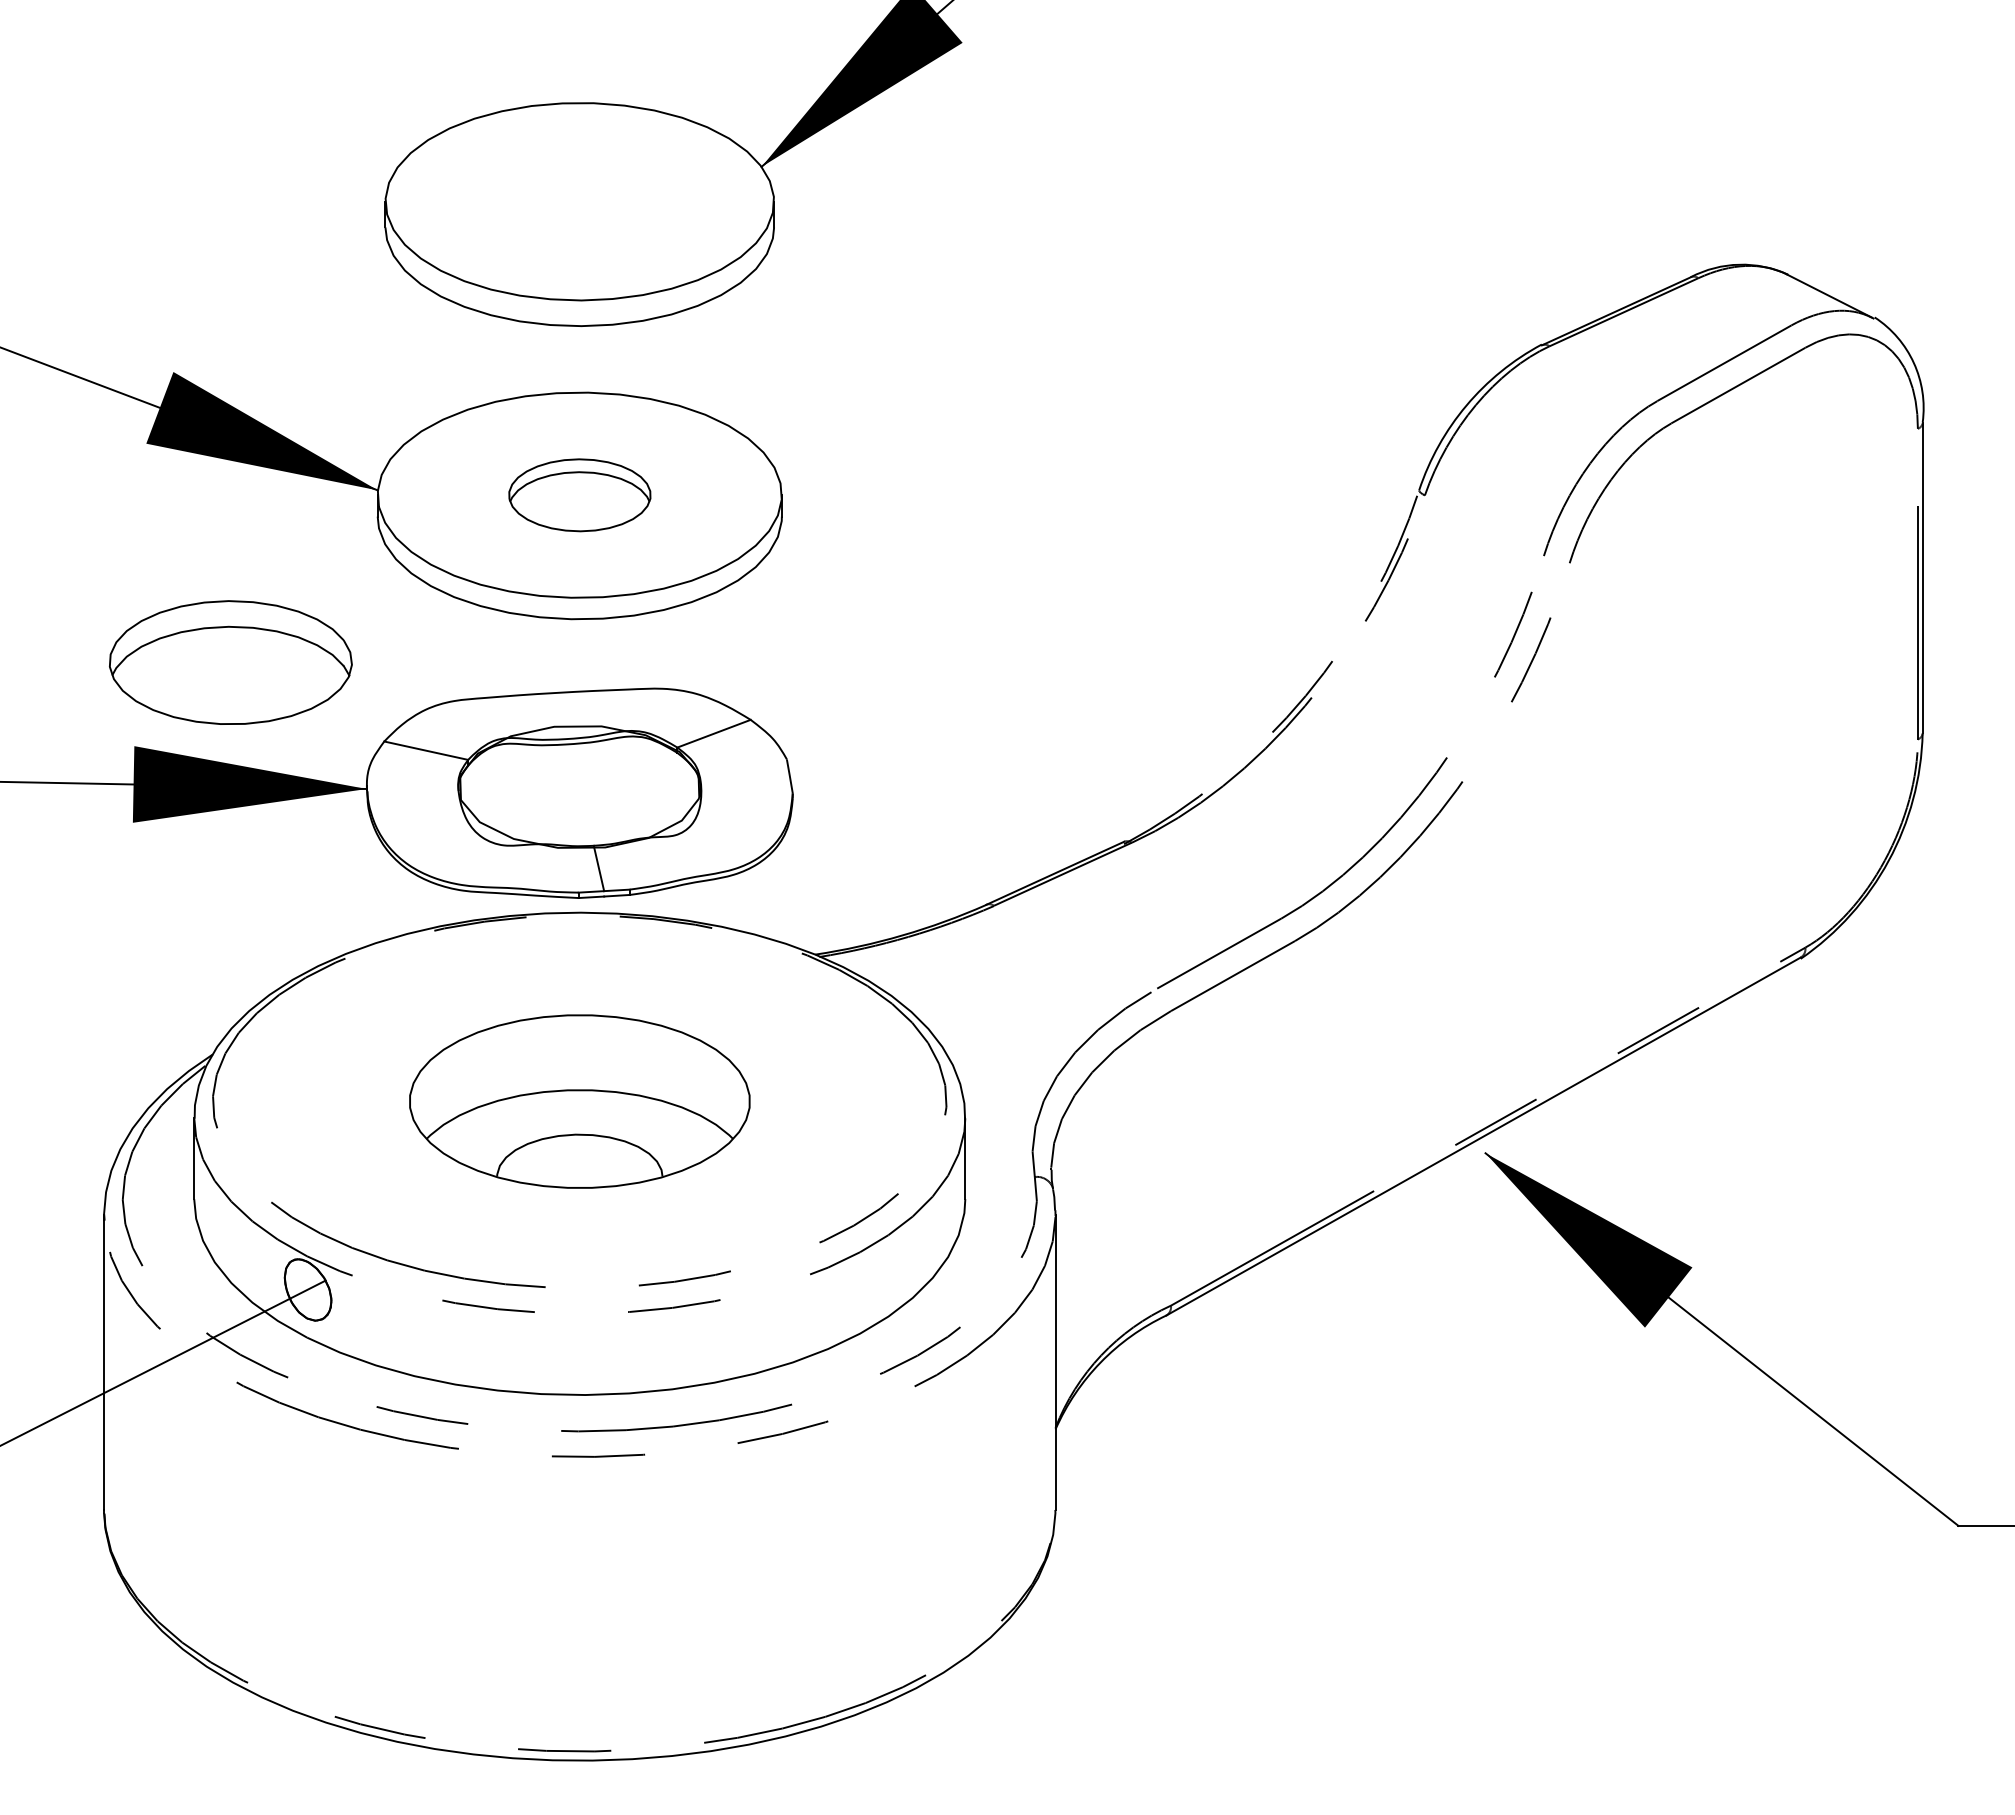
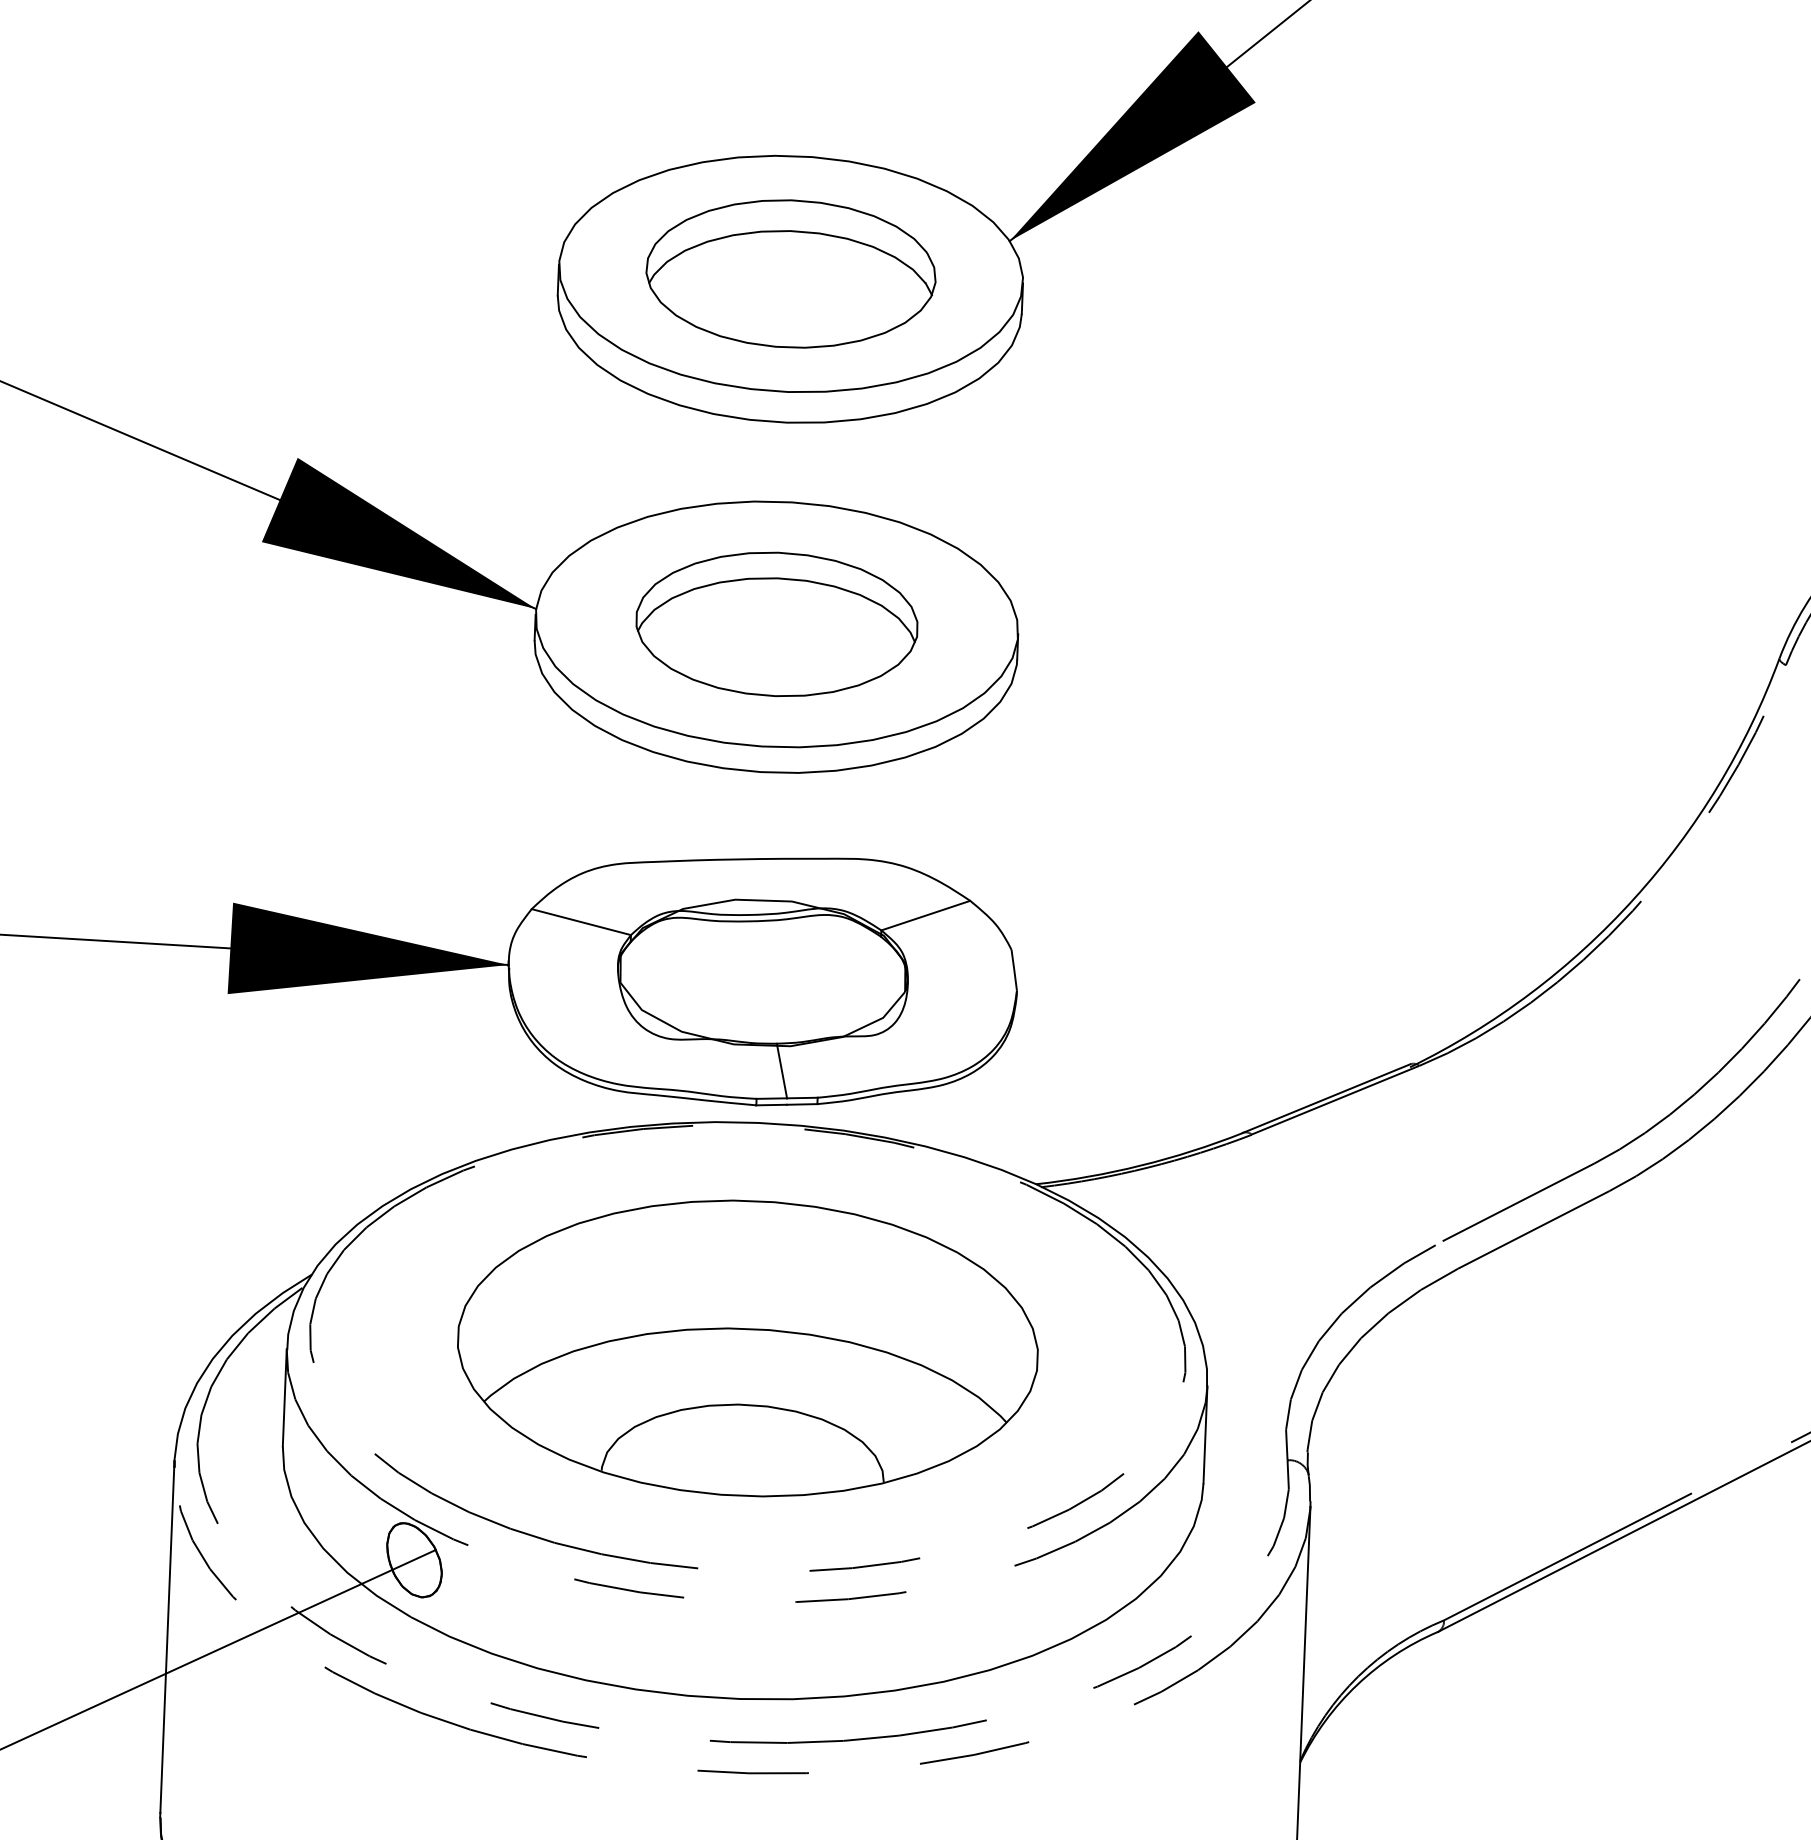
part: (579, 495) -> (776, 624), size x1.67
part: (230, 662) -> (790, 273), moved
arc: (1305, 695) -> (1633, 898), dashed -> solid
part: (579, 1101) -> (747, 1348), size x1.43

